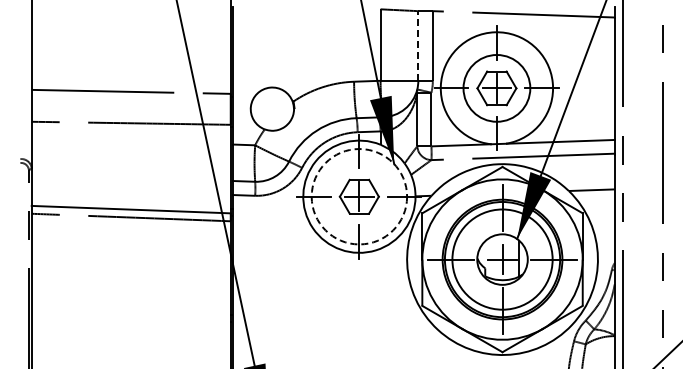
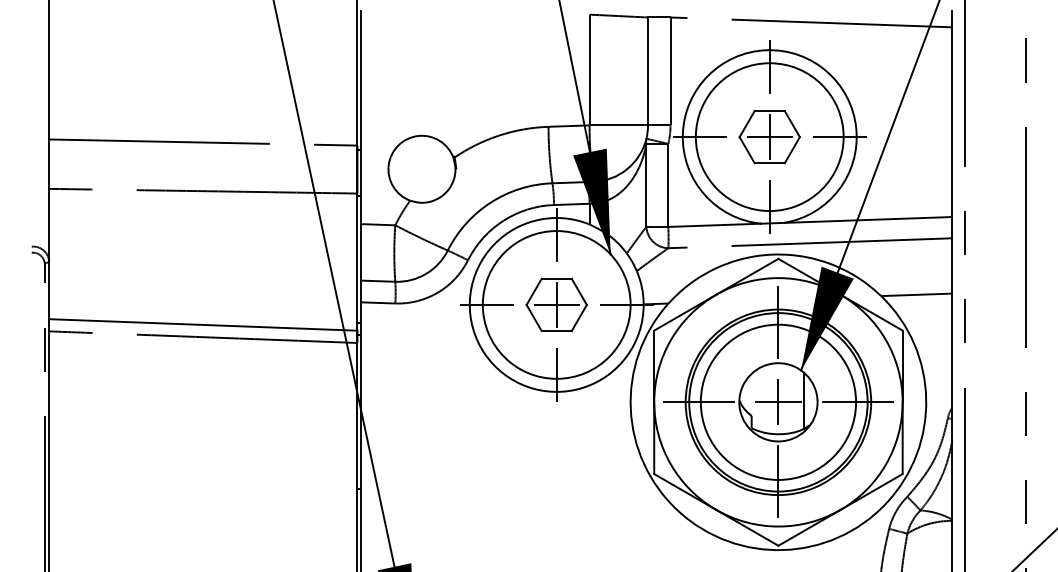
line: (418, 45) -> (648, 70), dashed -> solid
circle: (496, 88) -> (769, 137), size x1.43
circle: (359, 196) -> (556, 304), dashed -> solid

